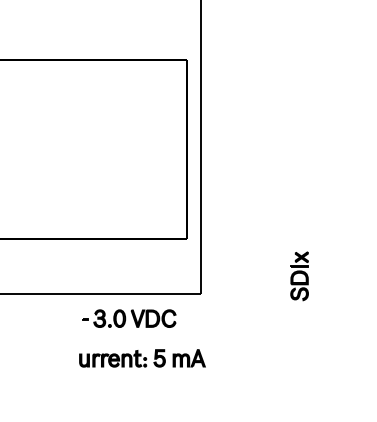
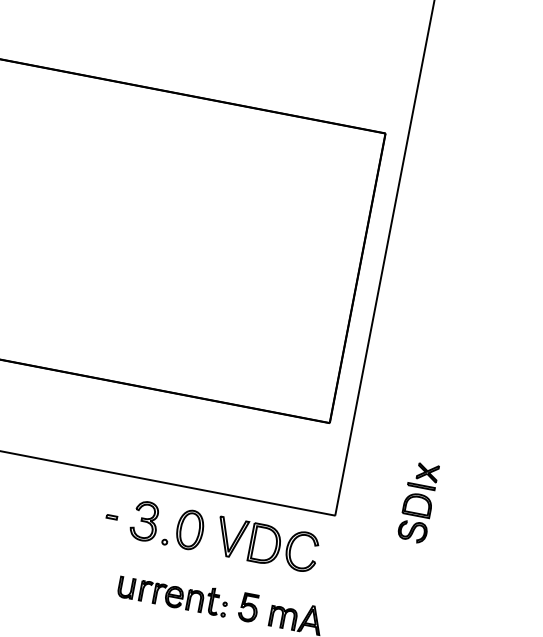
part: (299, 276) -> (418, 502), moved
part: (129, 318) -> (212, 533), size x1.4

